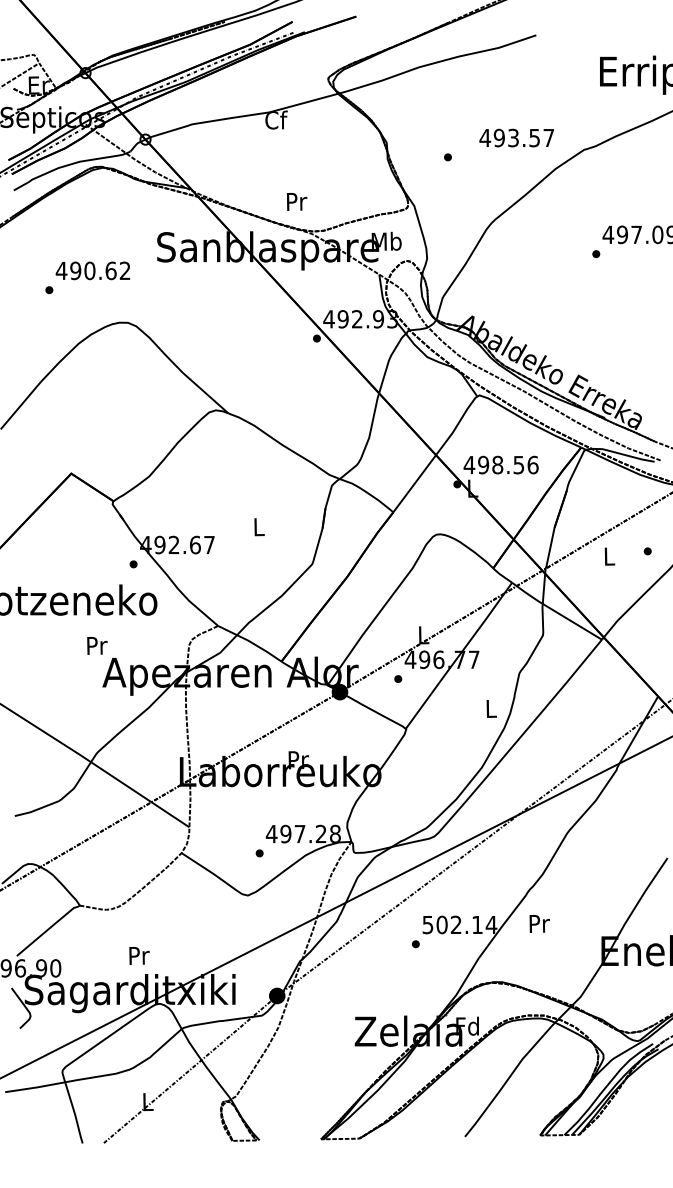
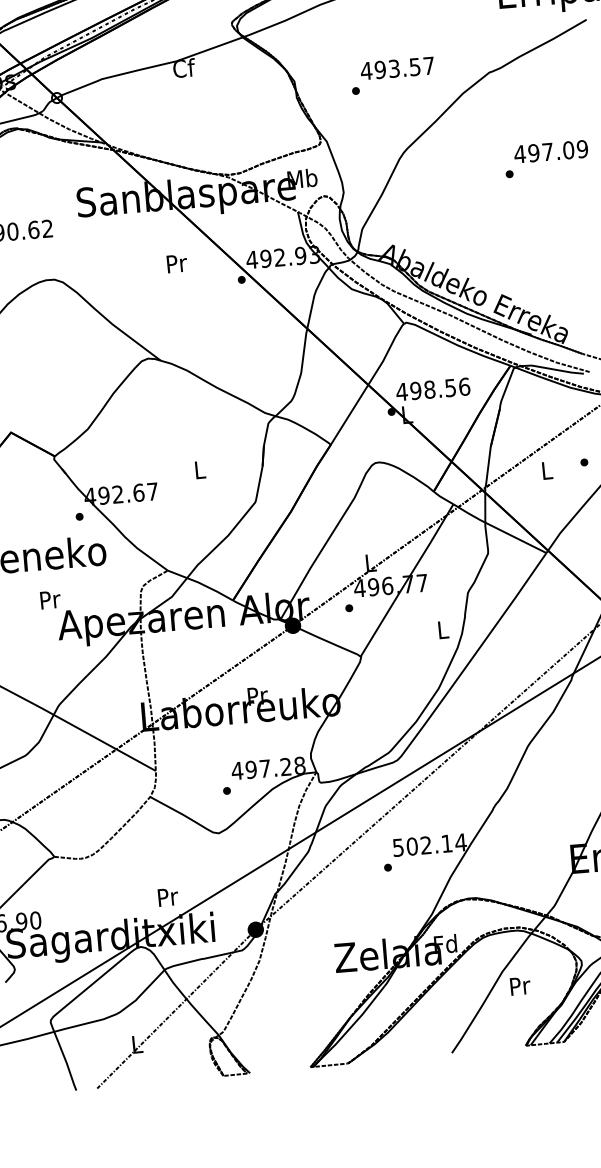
text: (516, 137) -> (397, 67), moved
text: (297, 201) -> (177, 263), moved
text: (539, 923) -> (520, 985), moved
text: (139, 955) -> (168, 896), moved

